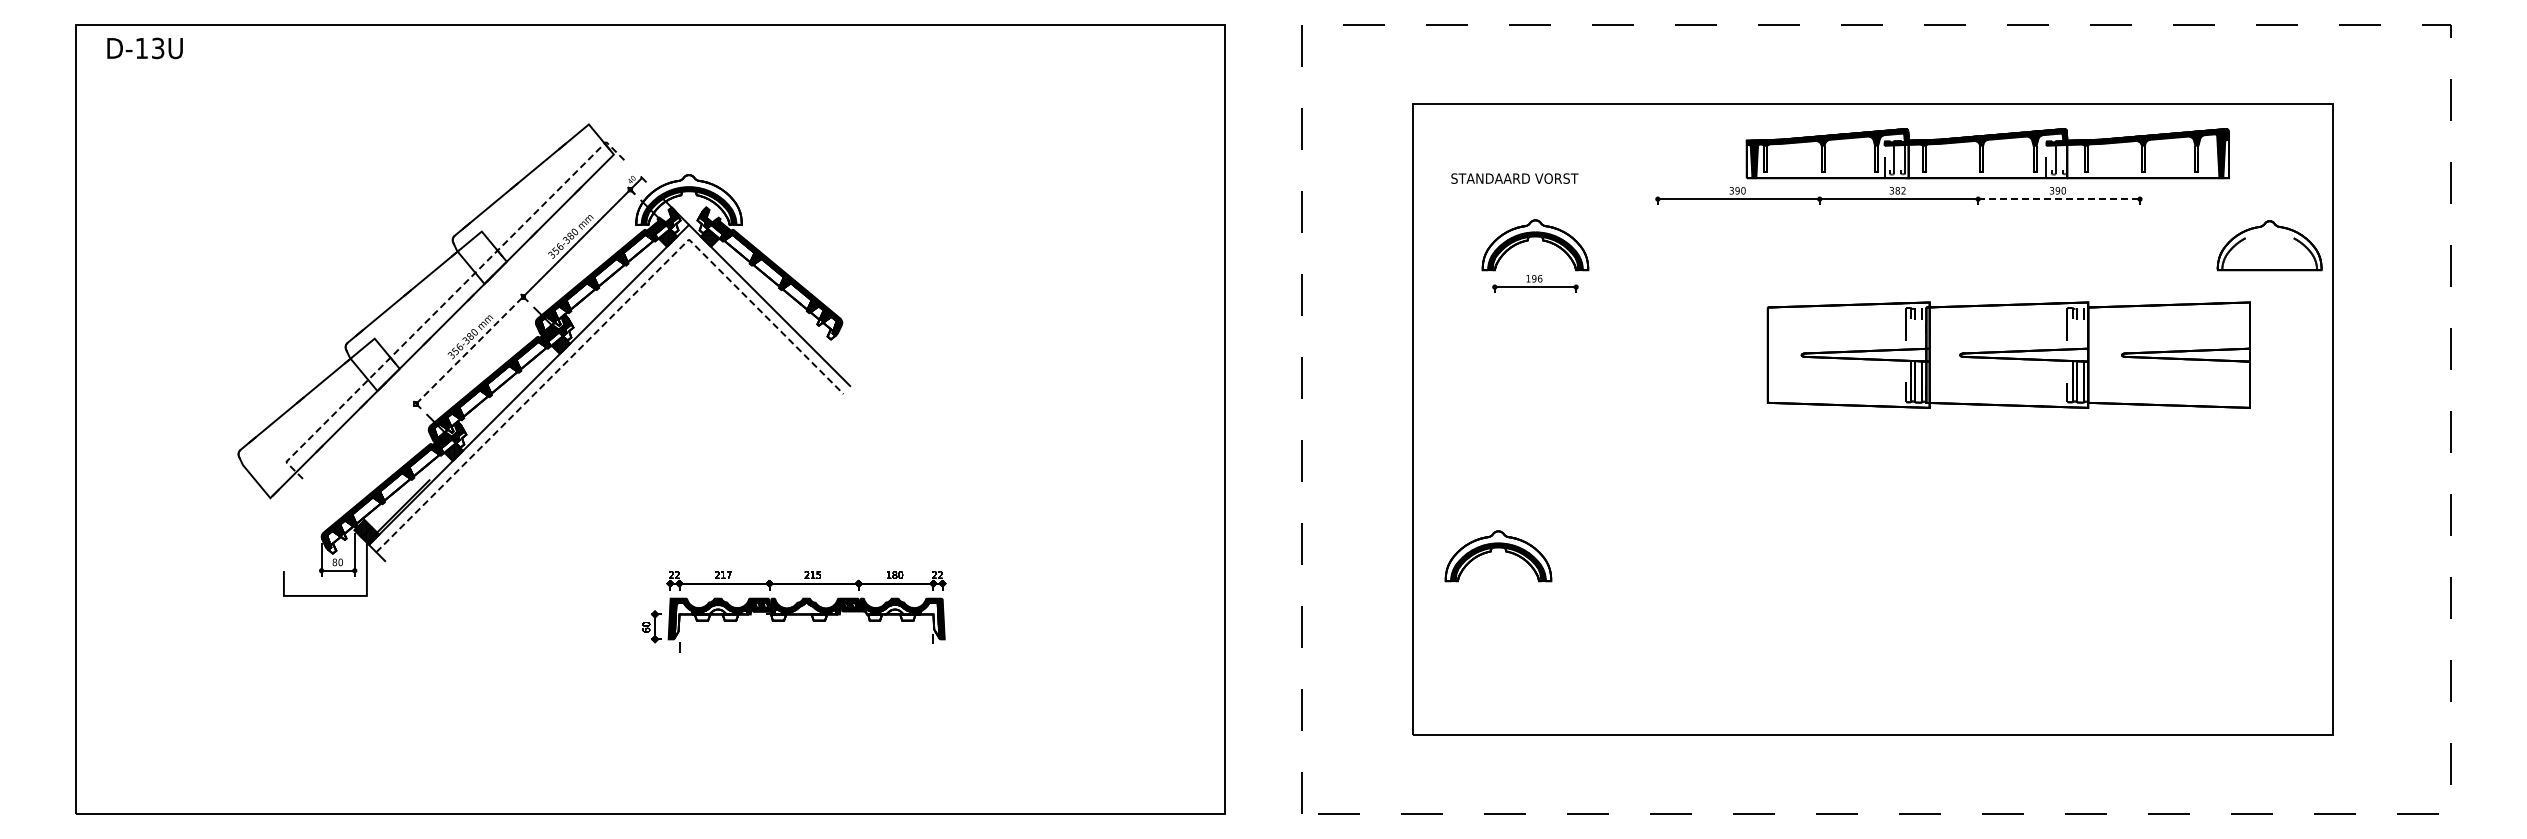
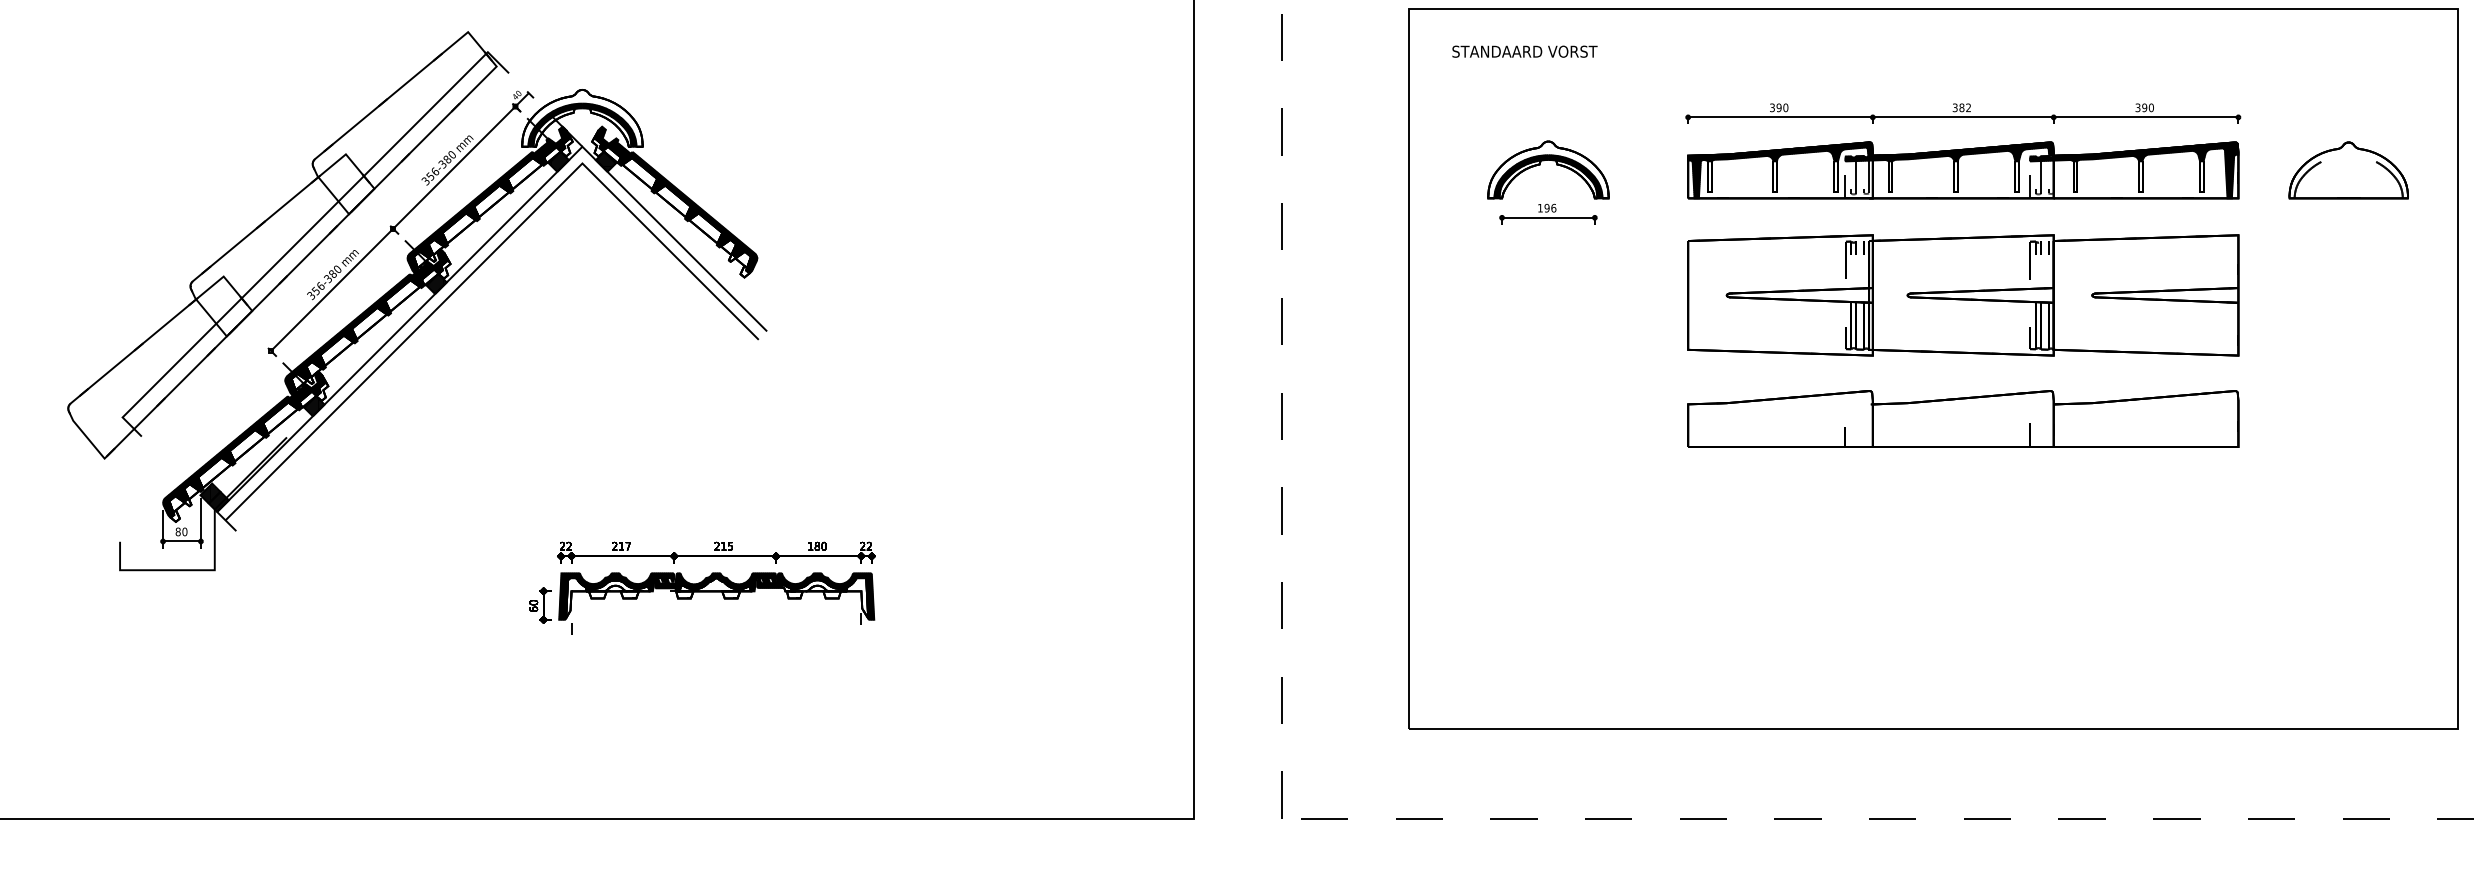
part: (1987, 153) -> (1962, 170), moved
text: (1514, 178) -> (1524, 51), moved
line: (2059, 199) -> (2146, 117), dashed -> solid
part: (2269, 245) -> (2348, 170), moved
line: (447, 301) -> (306, 234), dashed -> solid
line: (610, 317) -> (492, 252), dashed -> solid
line: (469, 350) -> (331, 290), dashed -> solid
part: (2008, 354) -> (1962, 294), moved
part: (1898, 463) -> (1962, 419), added
part: (1498, 548) -> (1506, 516), removed

